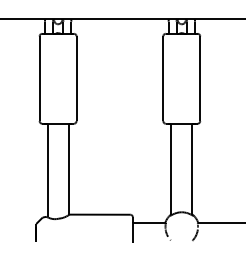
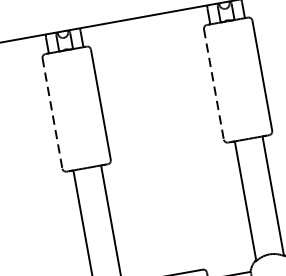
line: (39, 79) -> (52, 114), solid -> dashed
line: (163, 79) -> (214, 85), solid -> dashed

